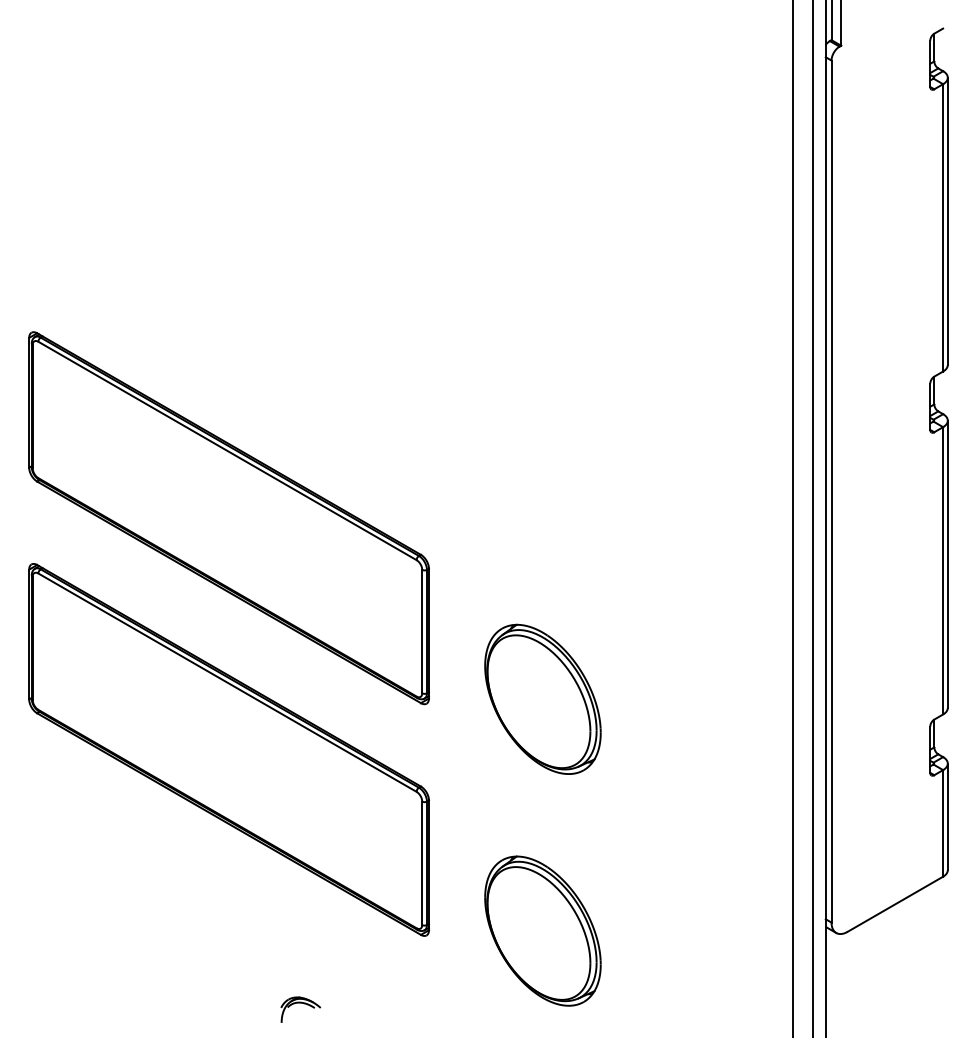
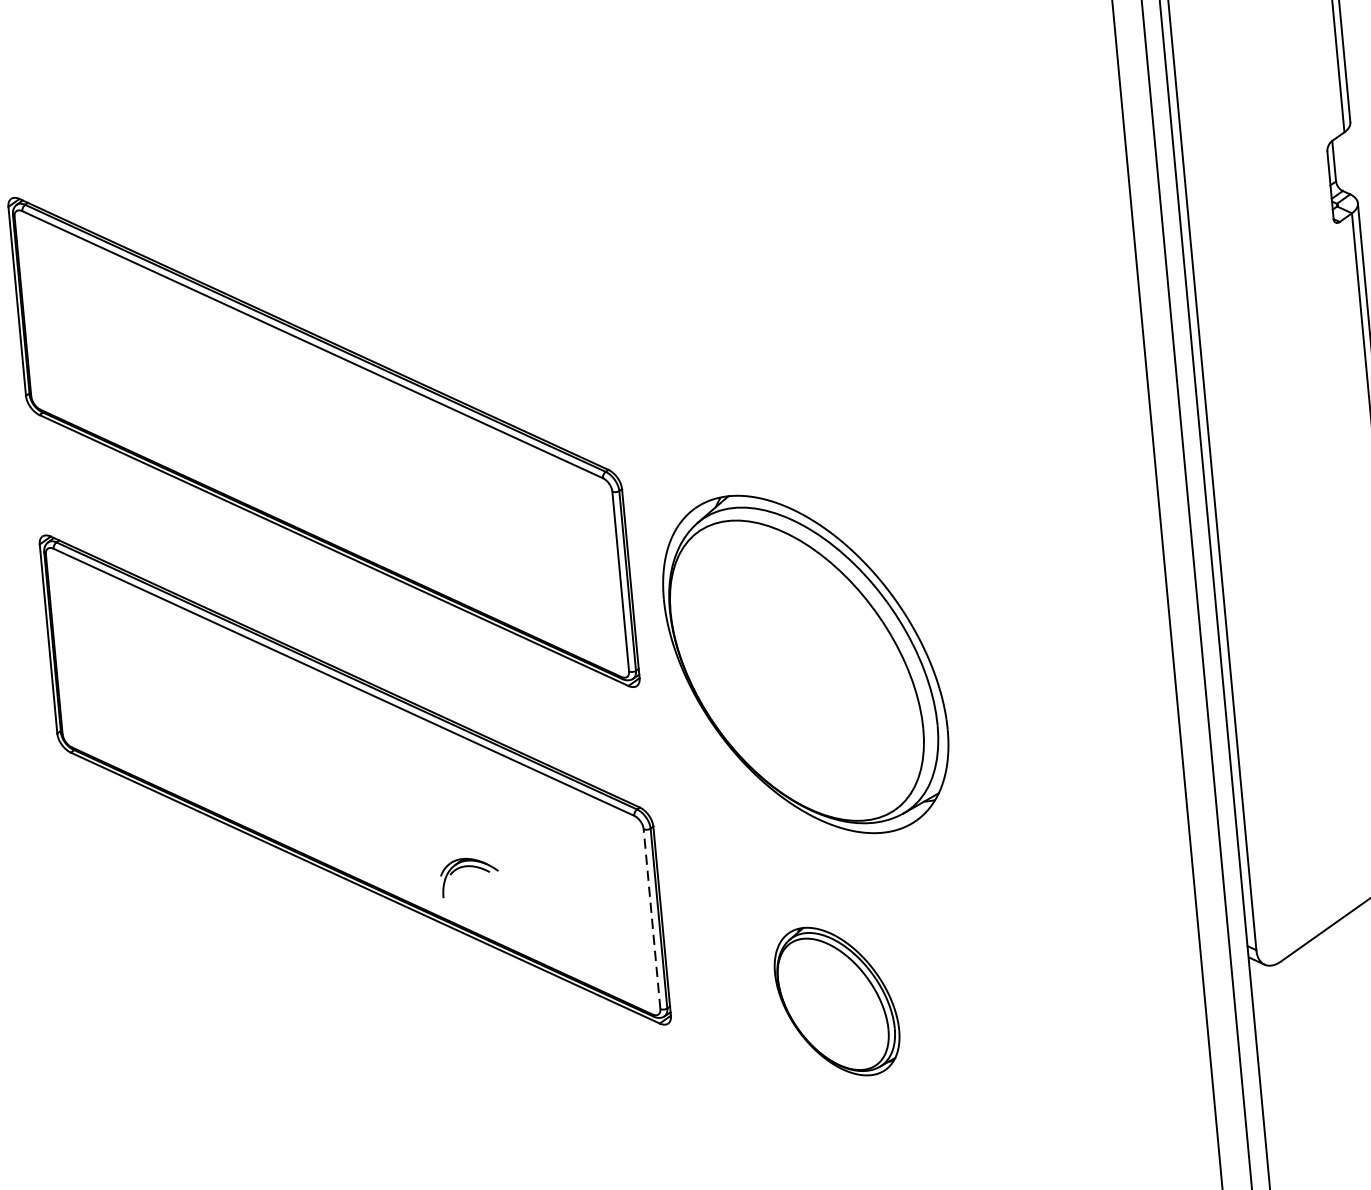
part: (542, 698) -> (804, 662), size x1.6
line: (422, 863) -> (652, 919), solid -> dashed
part: (542, 930) -> (836, 1000), size x0.7
part: (300, 1009) -> (469, 876), moved

